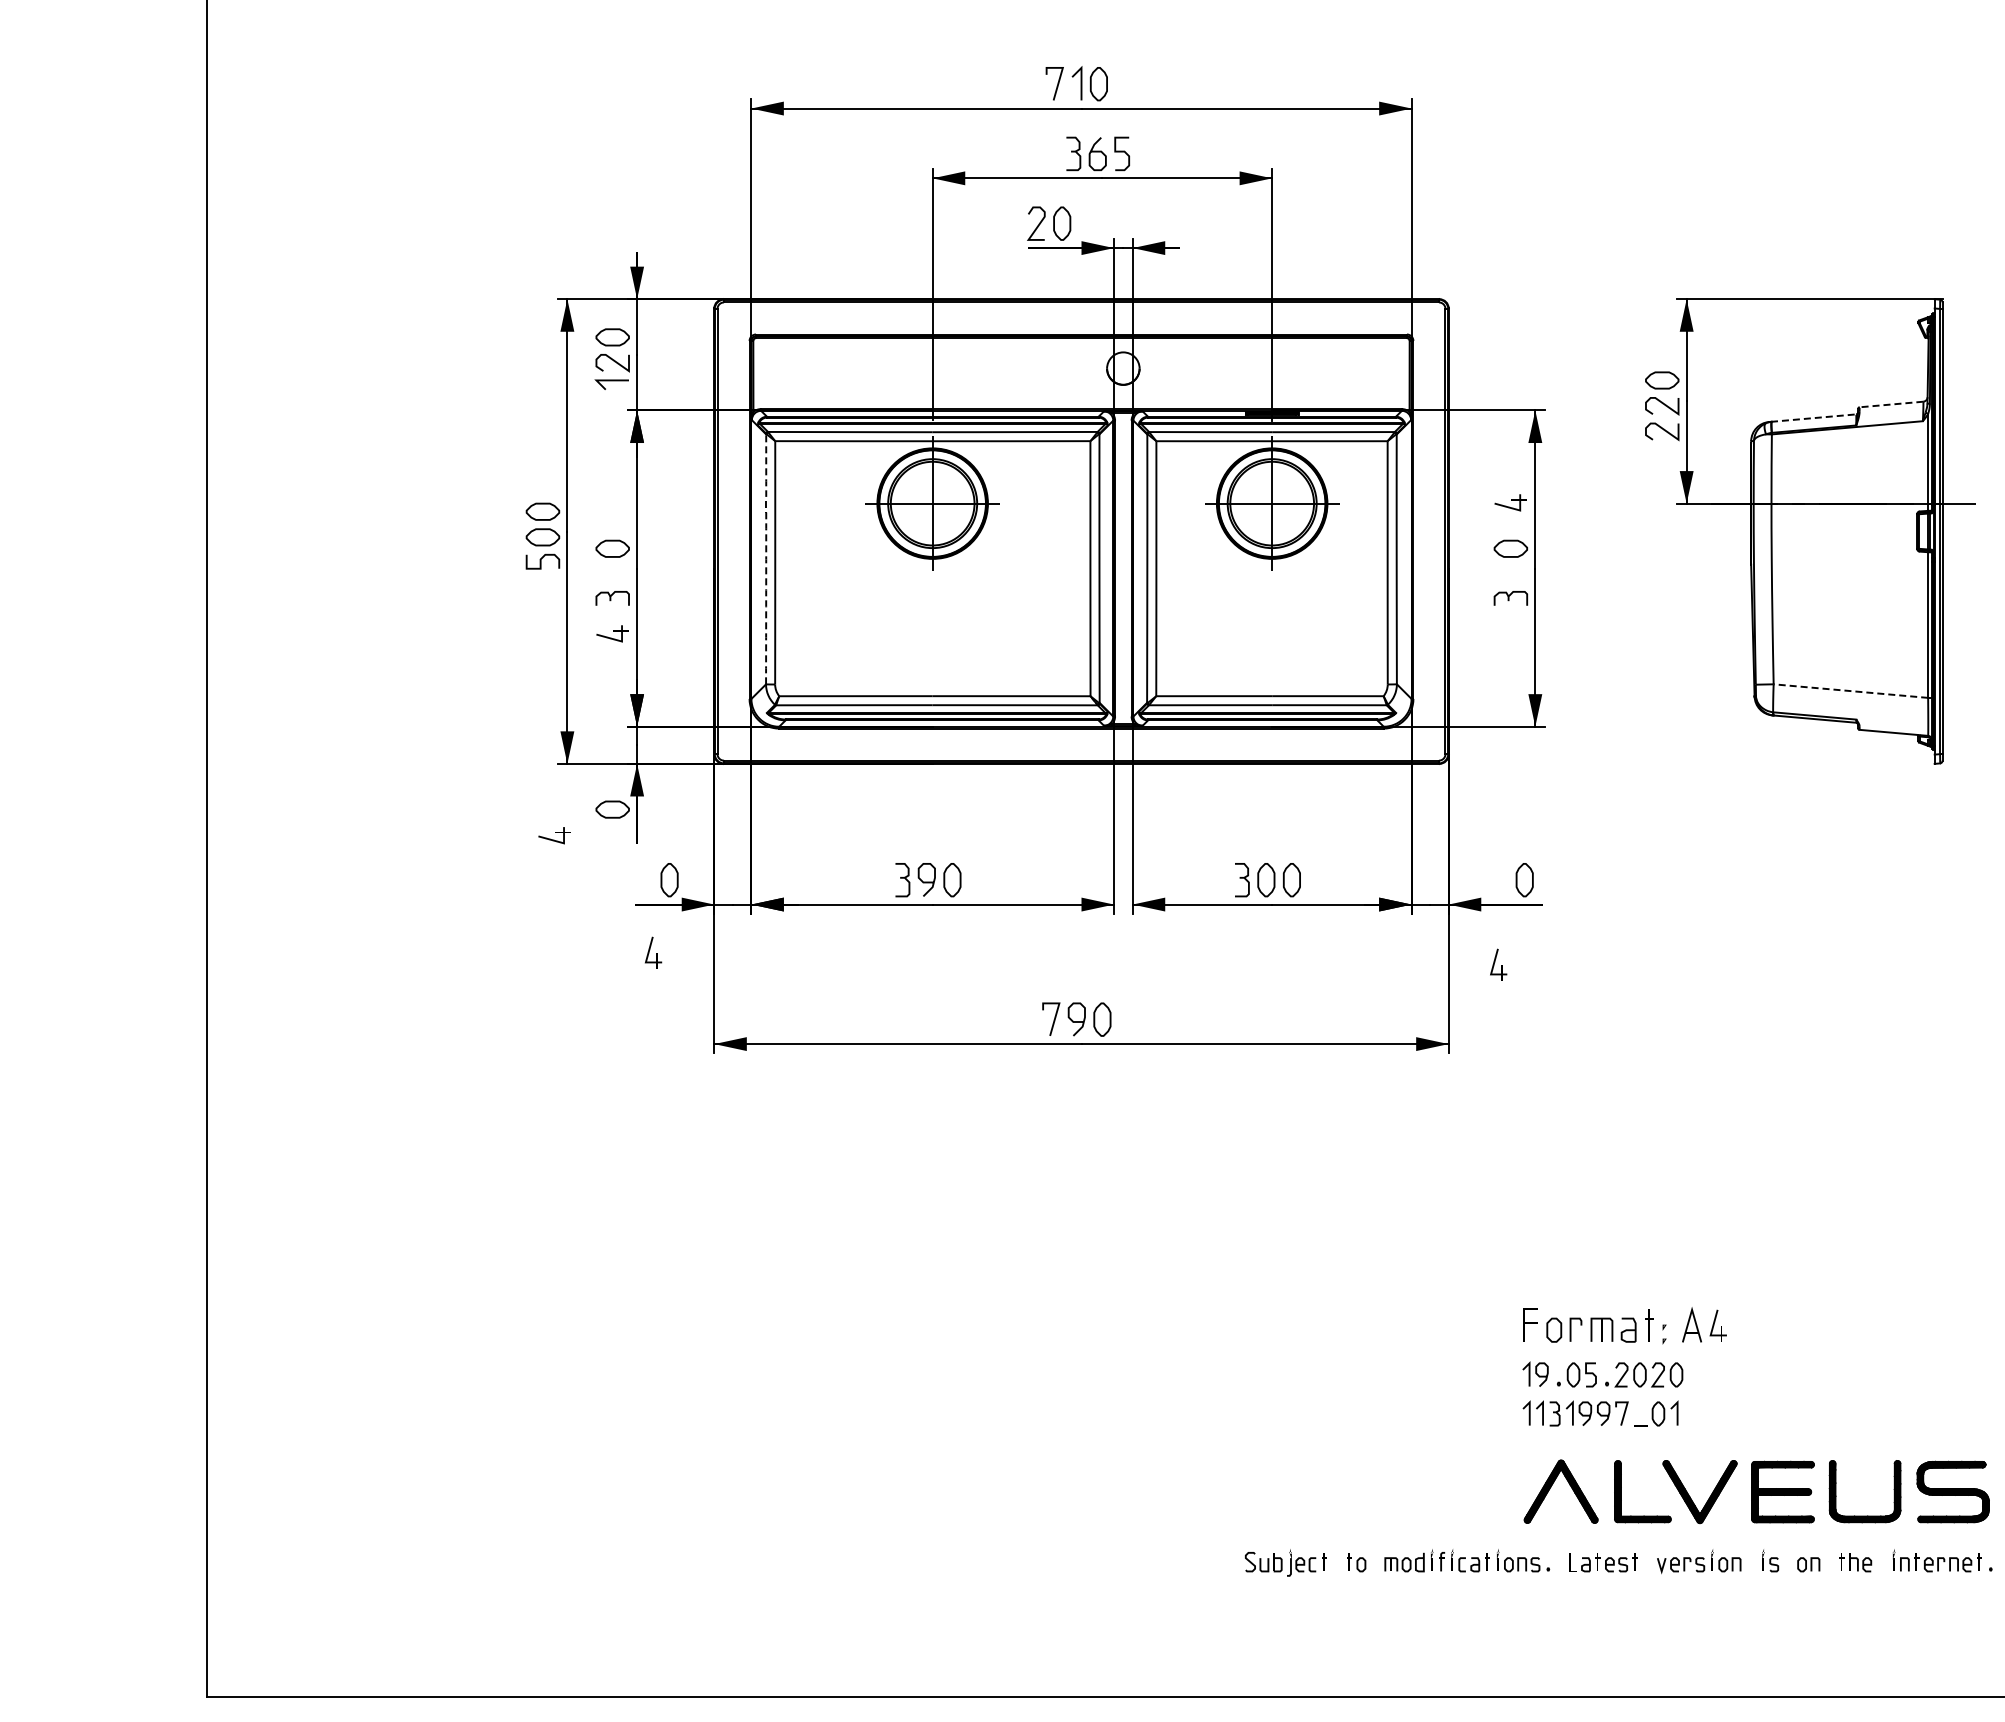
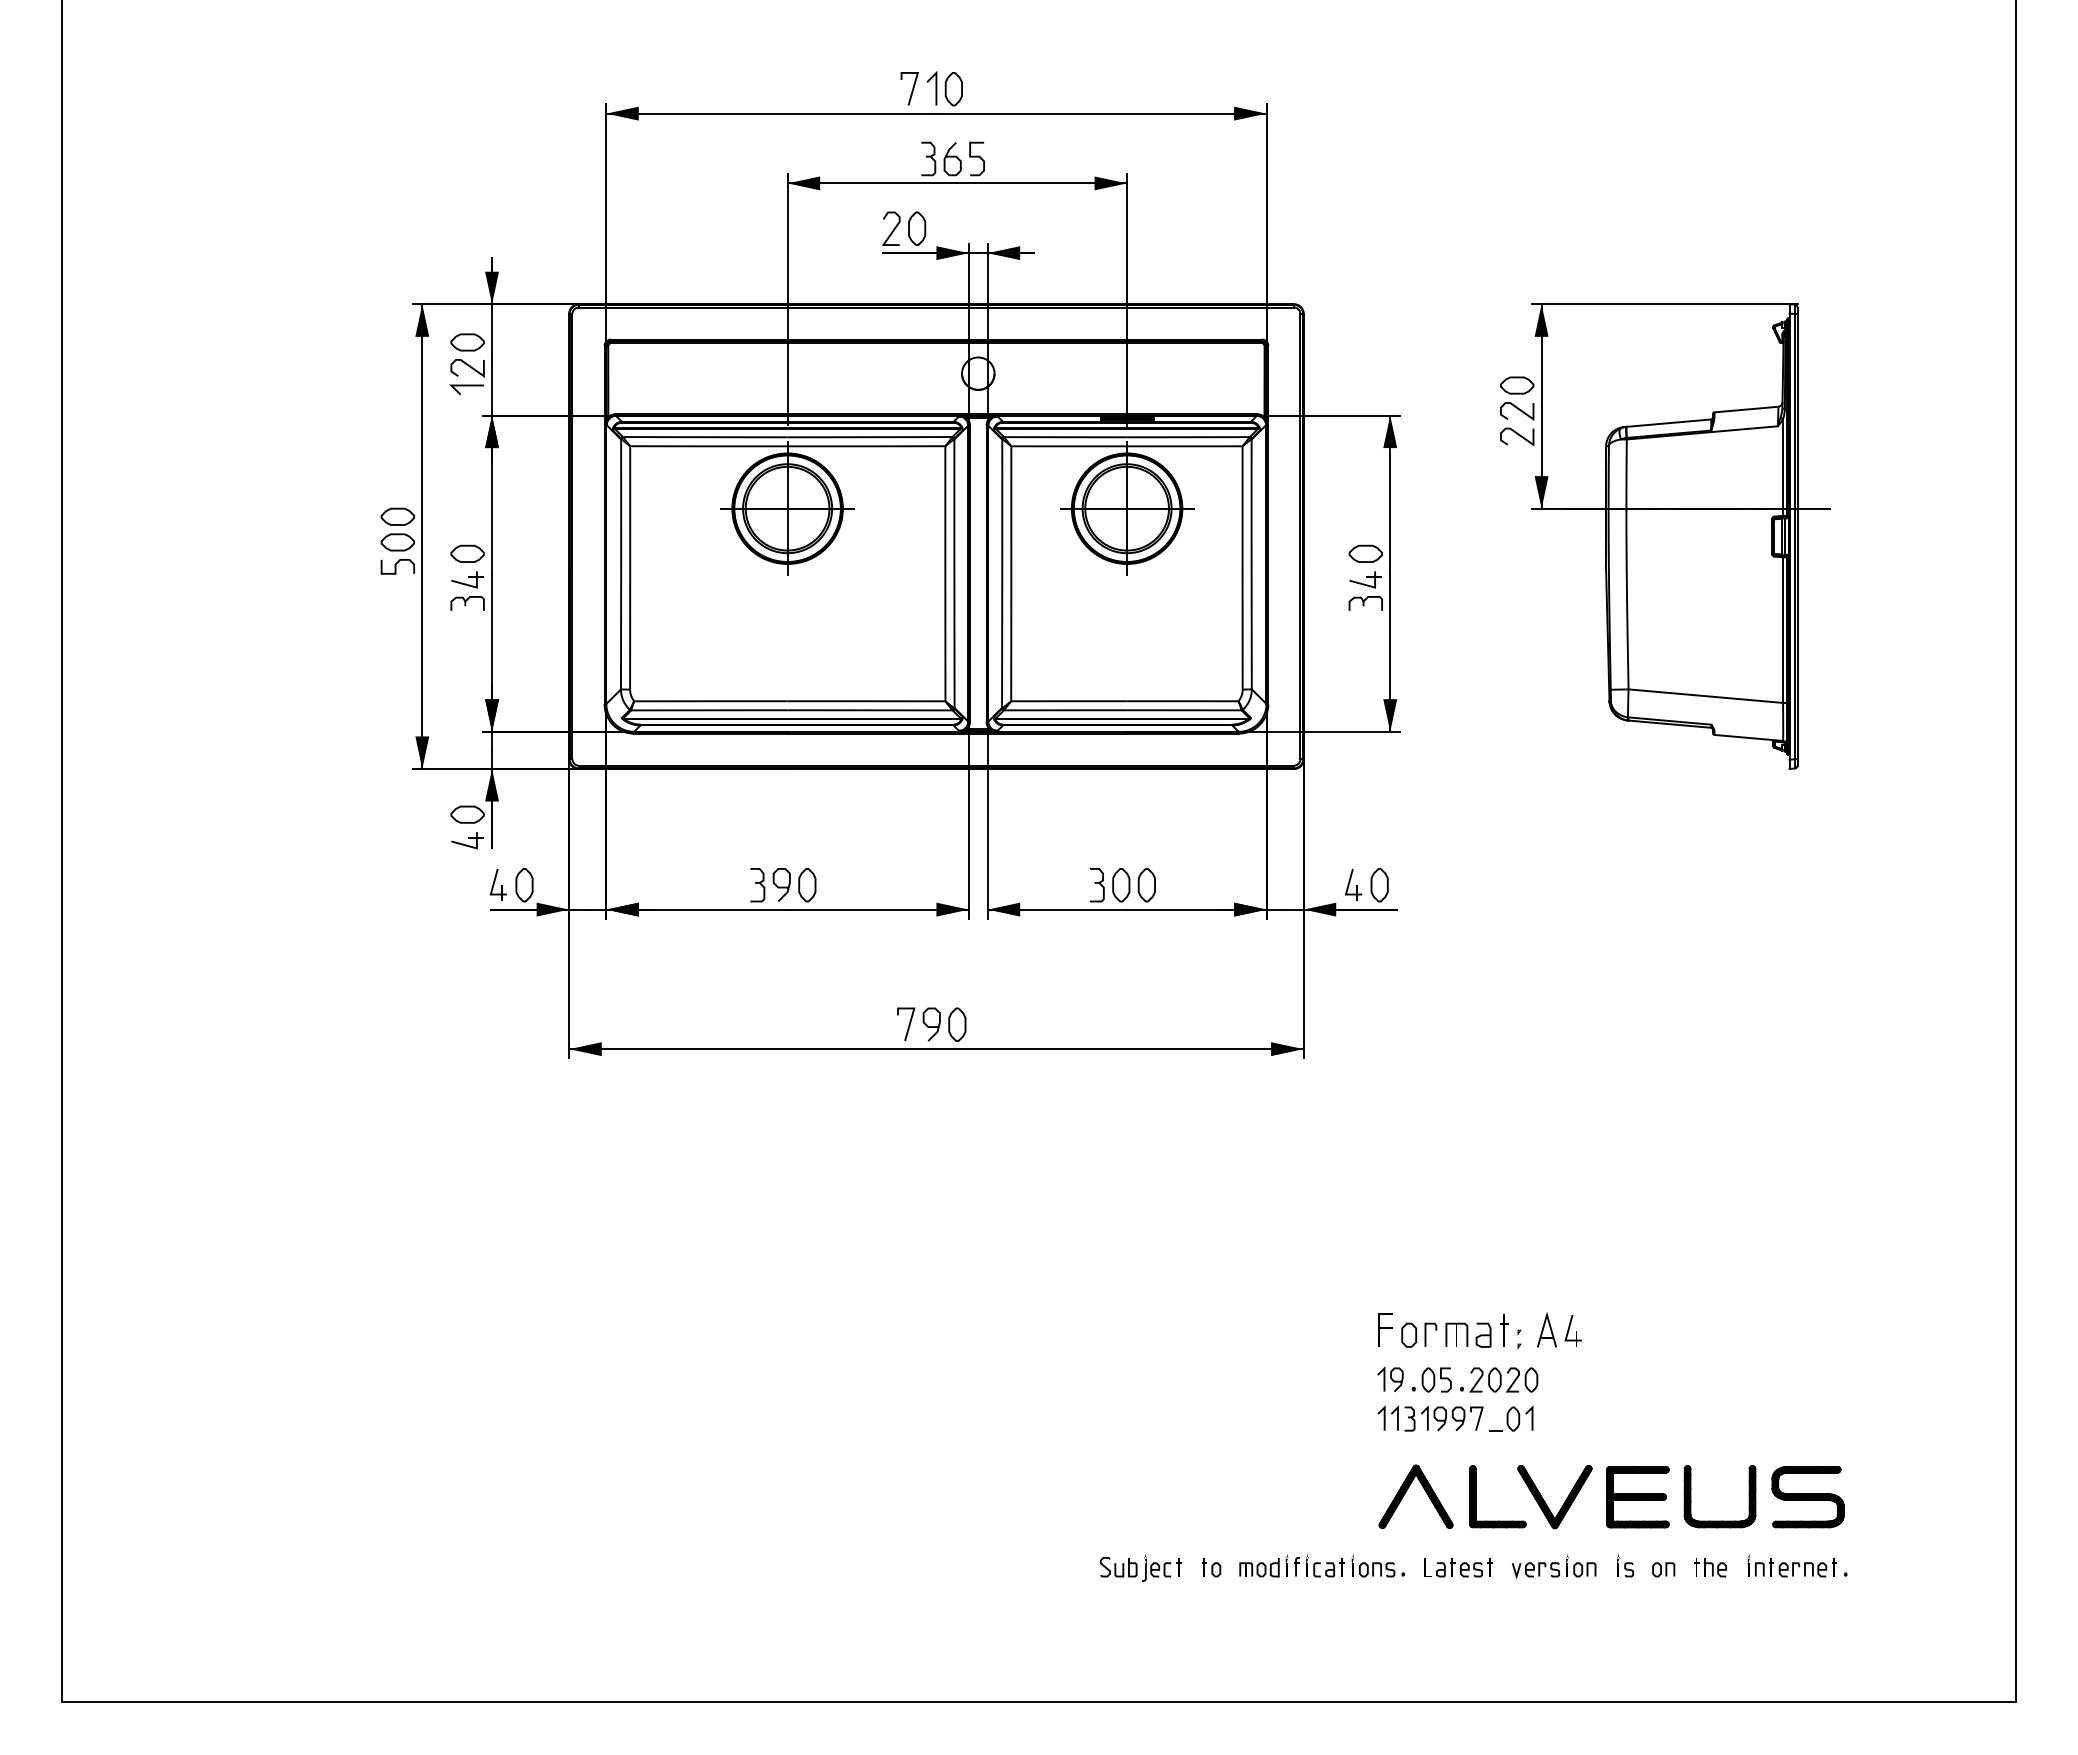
line: (1891, 404) -> (1746, 409), dashed -> solid
line: (1813, 418) -> (1668, 423), dashed -> solid
part: (1510, 502) -> (1365, 579), moved
arc: (766, 559) -> (621, 564), dashed -> solid
part: (612, 633) -> (467, 579), moved
line: (1850, 691) -> (1705, 696), dashed -> solid
part: (554, 835) -> (467, 840), moved
part: (652, 952) -> (497, 884), moved
part: (1498, 964) -> (1353, 884), moved

